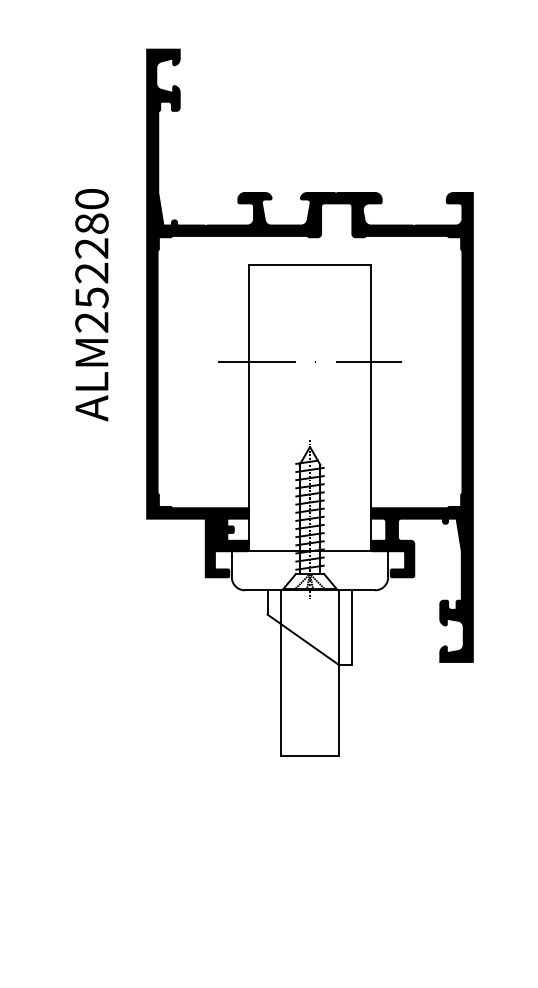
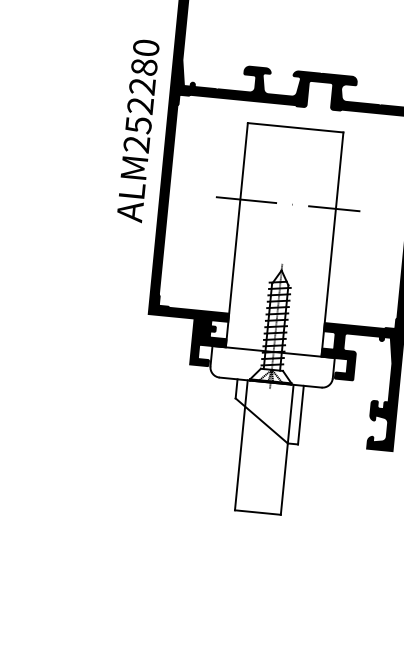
text: (91, 305) -> (137, 131), moved

